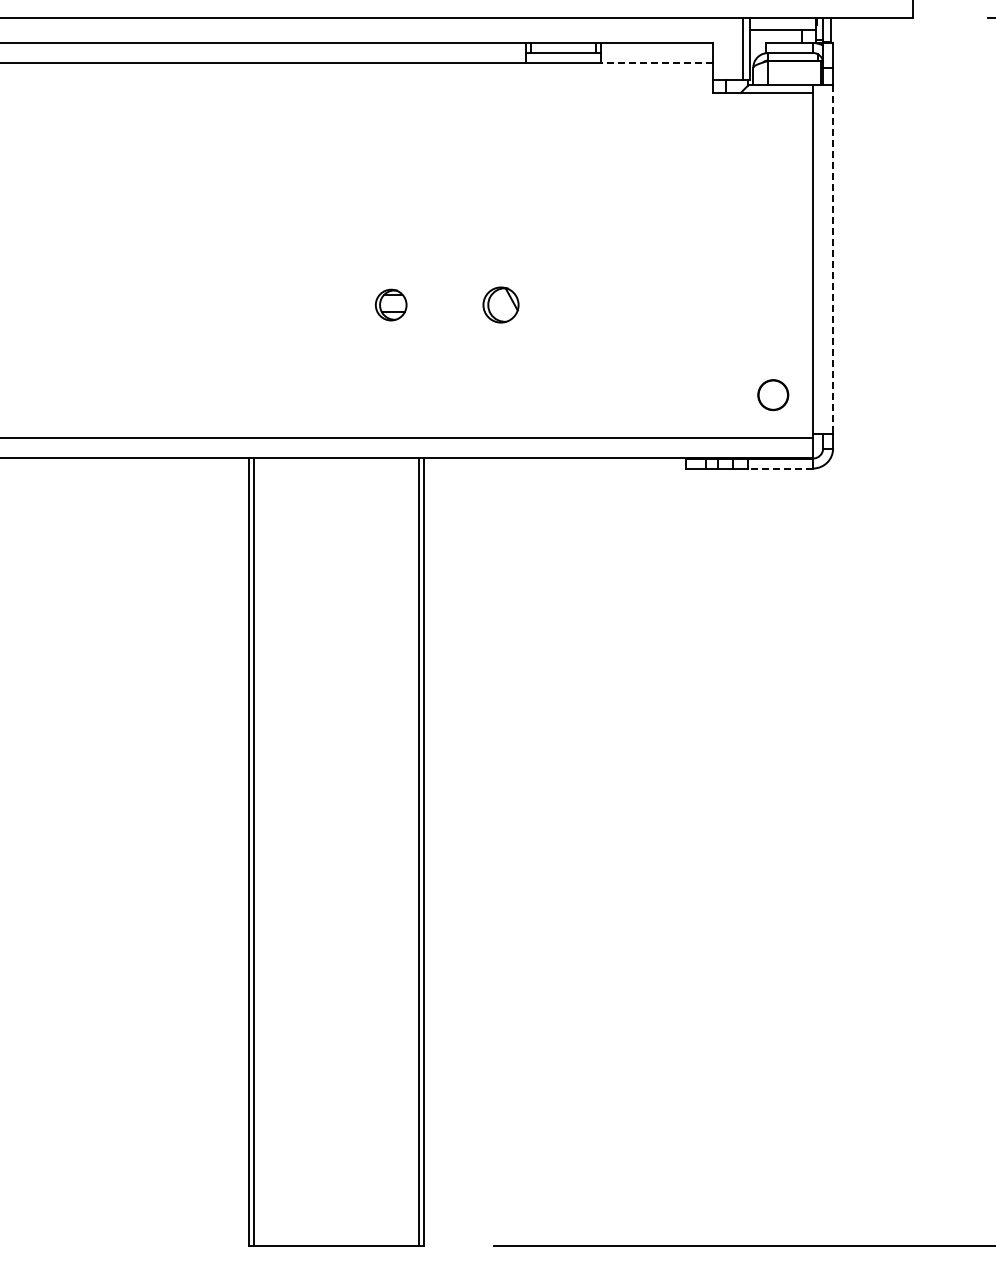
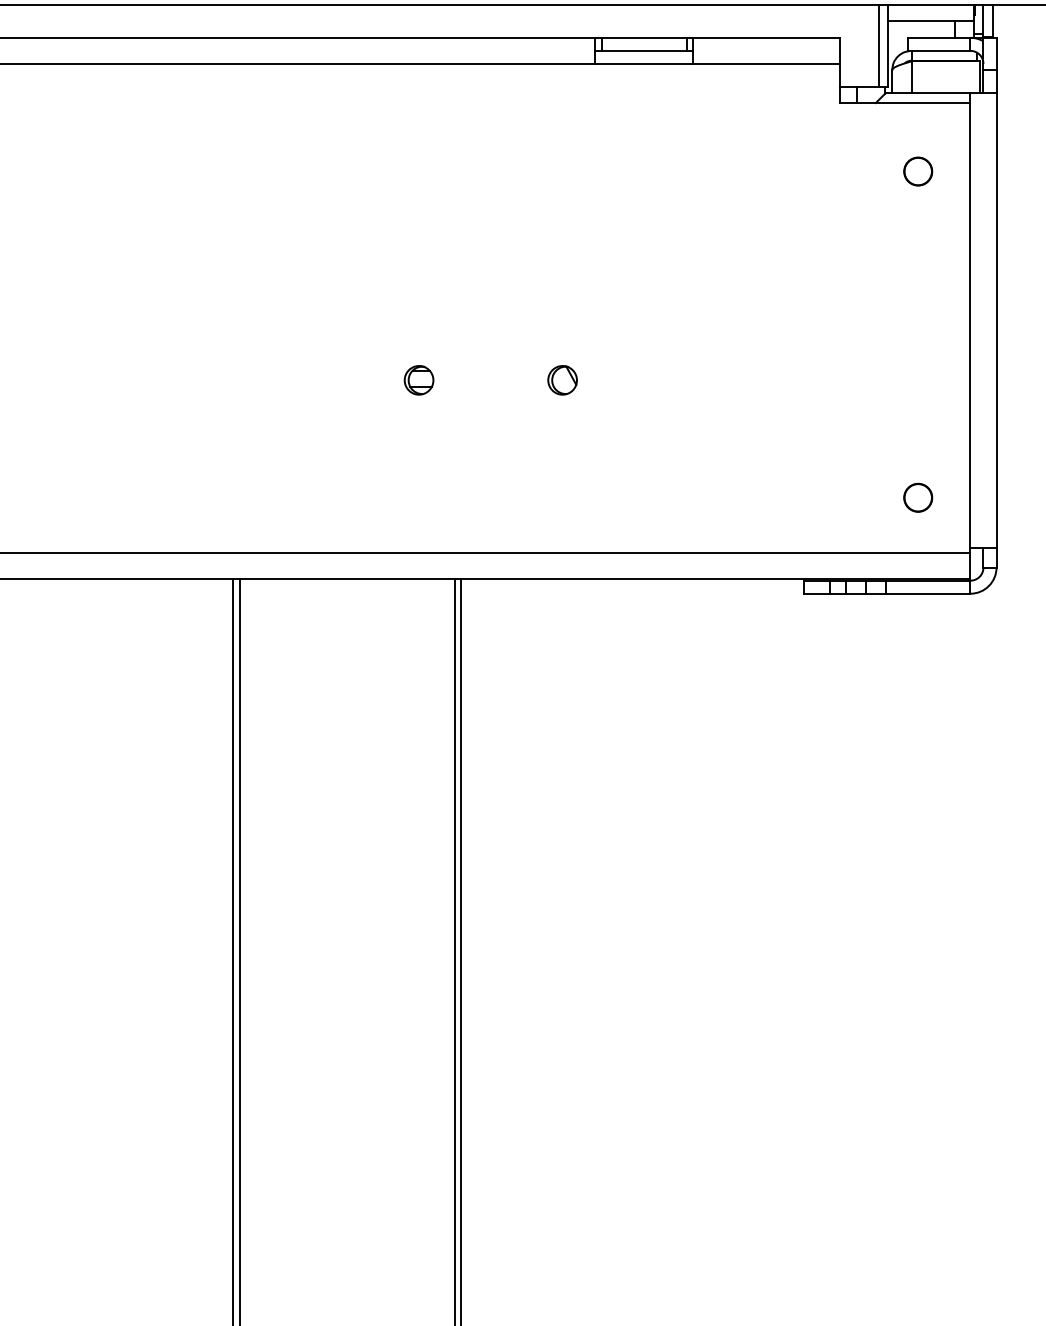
line: (656, 63) -> (765, 64), dashed -> solid
circle: (772, 144) -> (917, 170), added
line: (833, 260) -> (997, 321), dashed -> solid
part: (390, 305) -> (418, 380), size x0.71
part: (500, 305) -> (561, 380), size x0.62
circle: (772, 394) -> (917, 497), size x0.71
line: (780, 468) -> (927, 593), dashed -> solid

